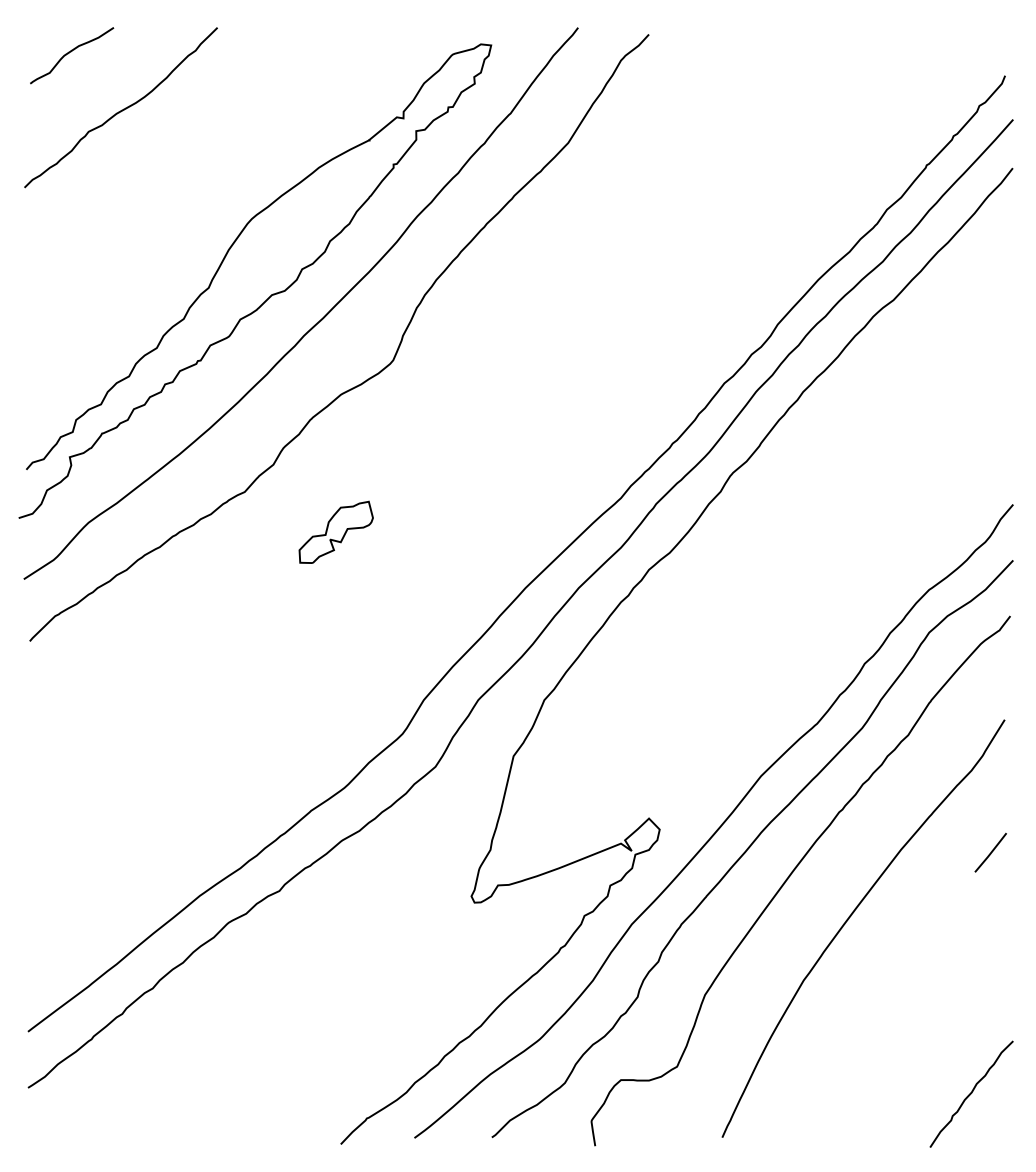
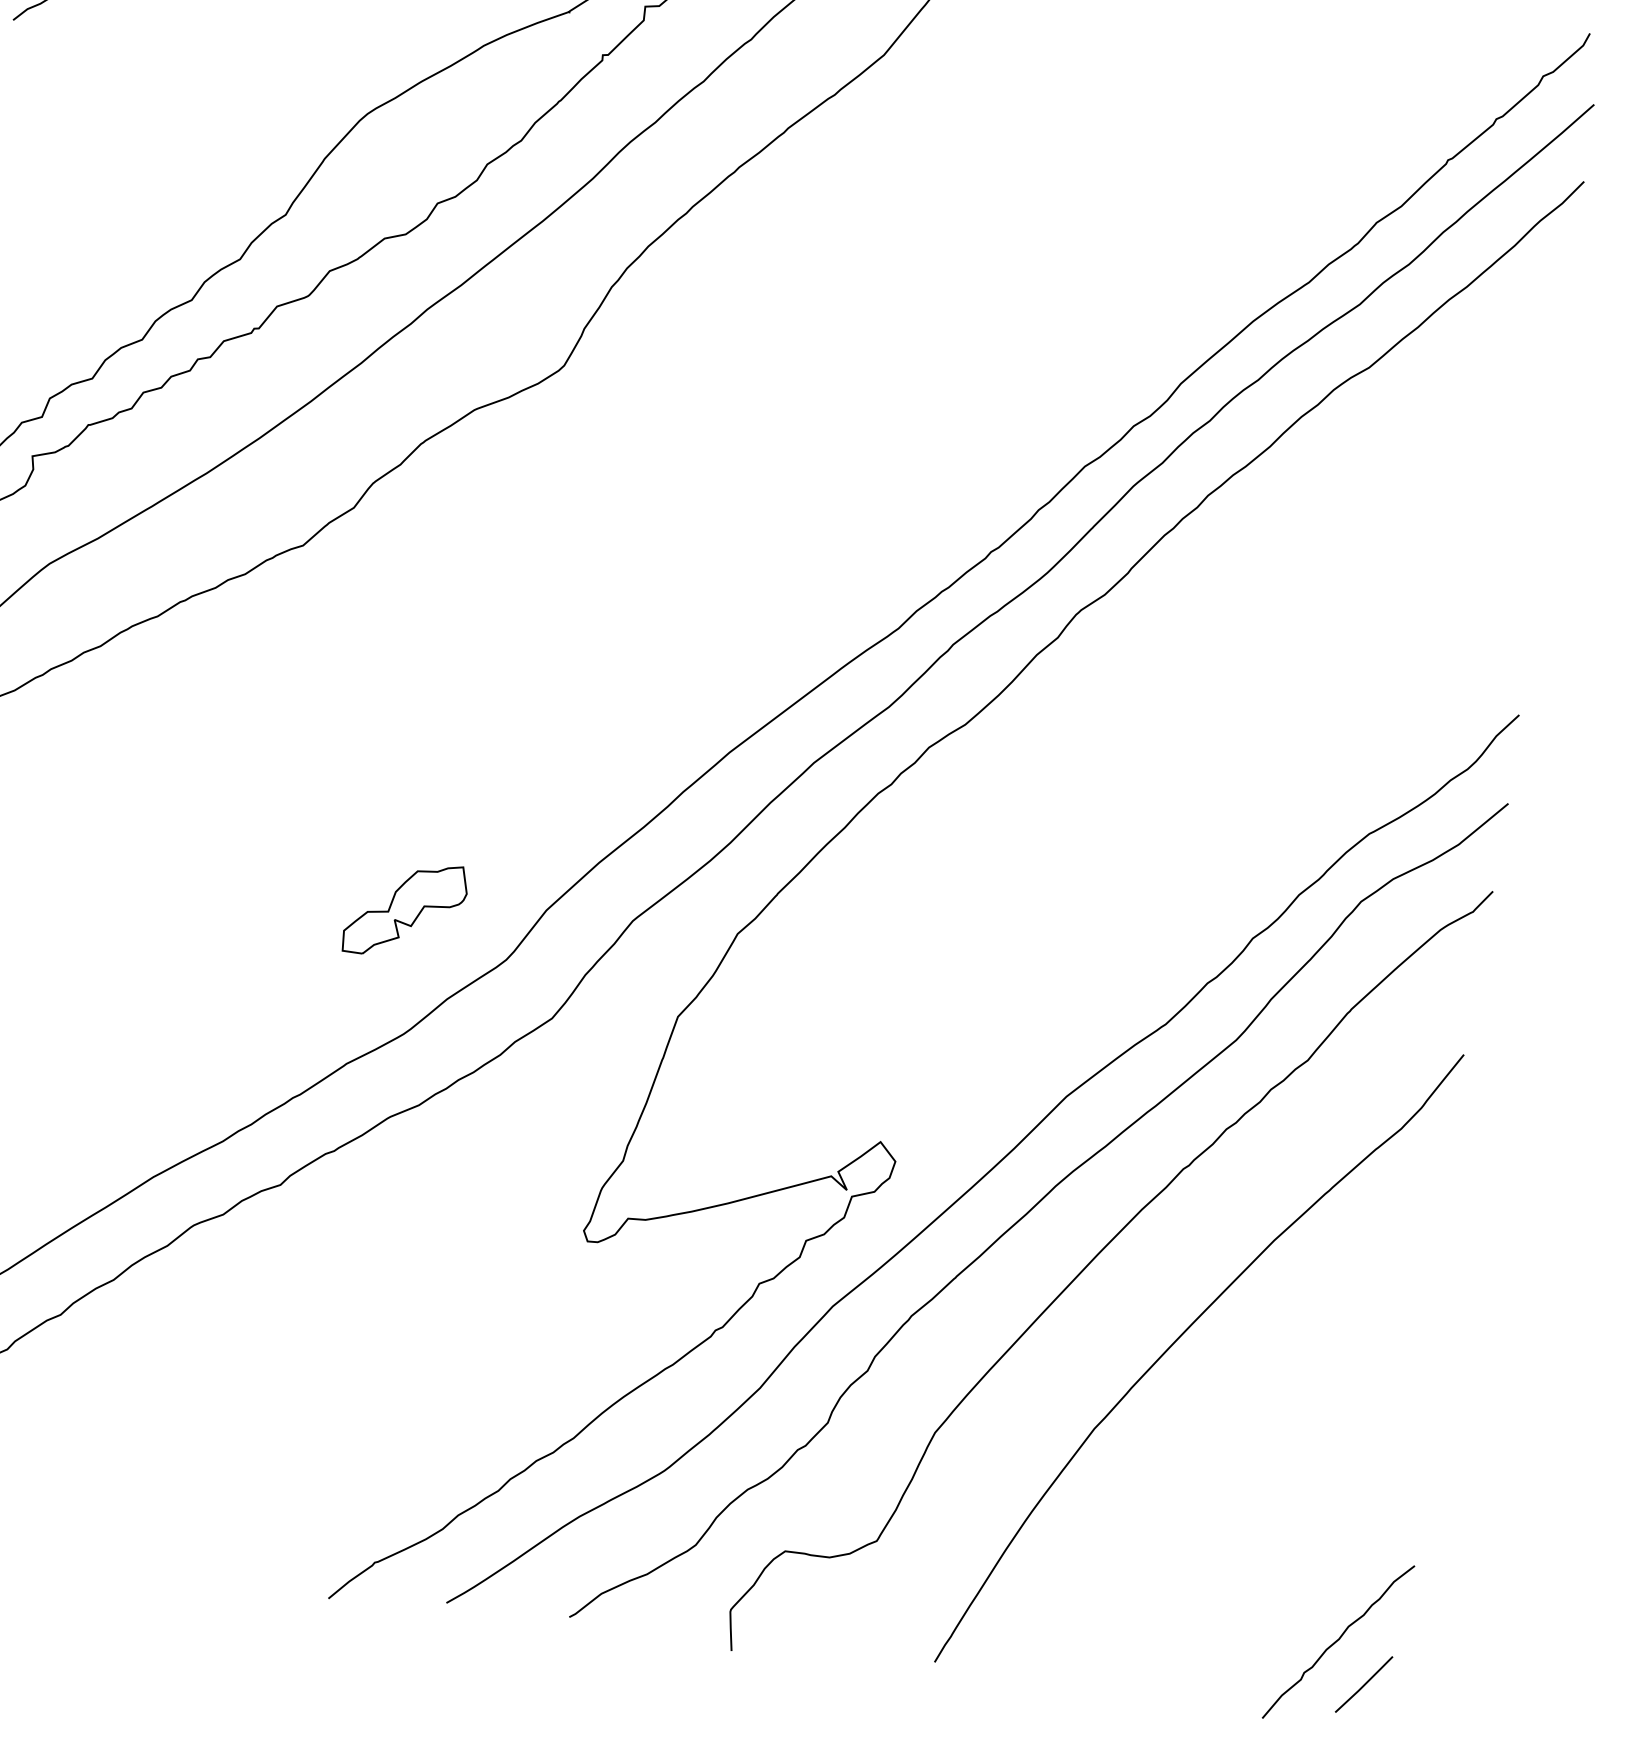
part: (335, 531) -> (404, 908), moved
line: (990, 852) -> (1363, 1684), moved

